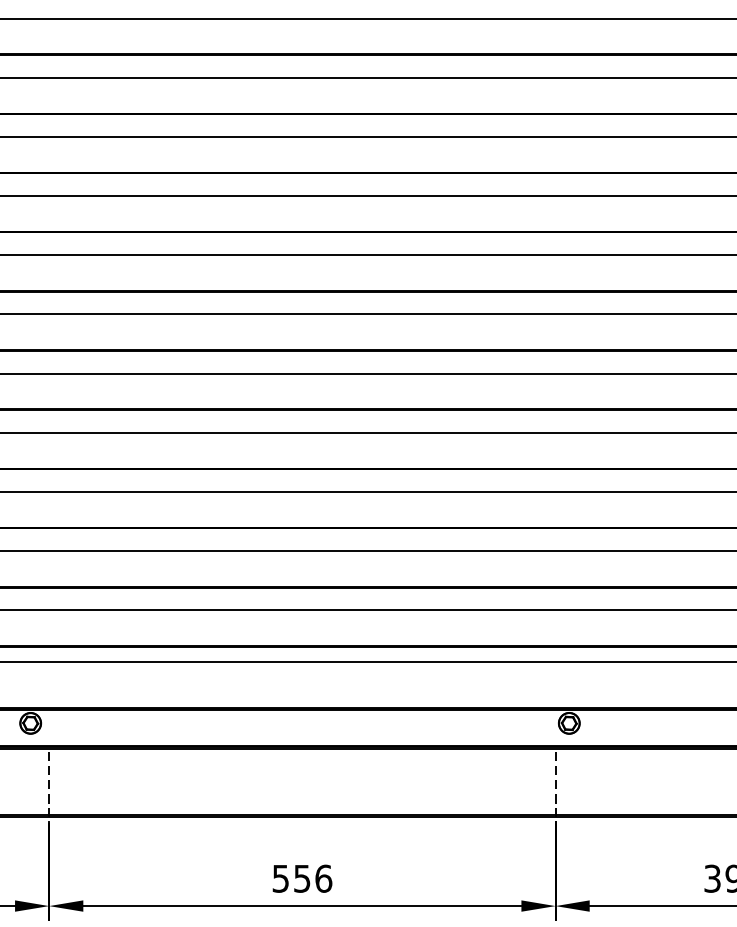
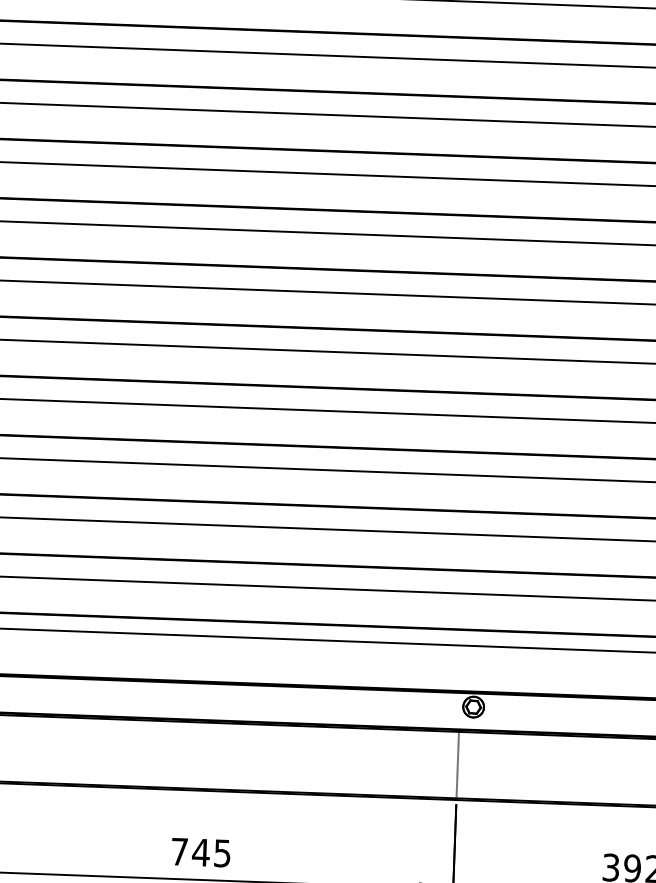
text: (302, 878) -> (201, 852), 556 -> 745

